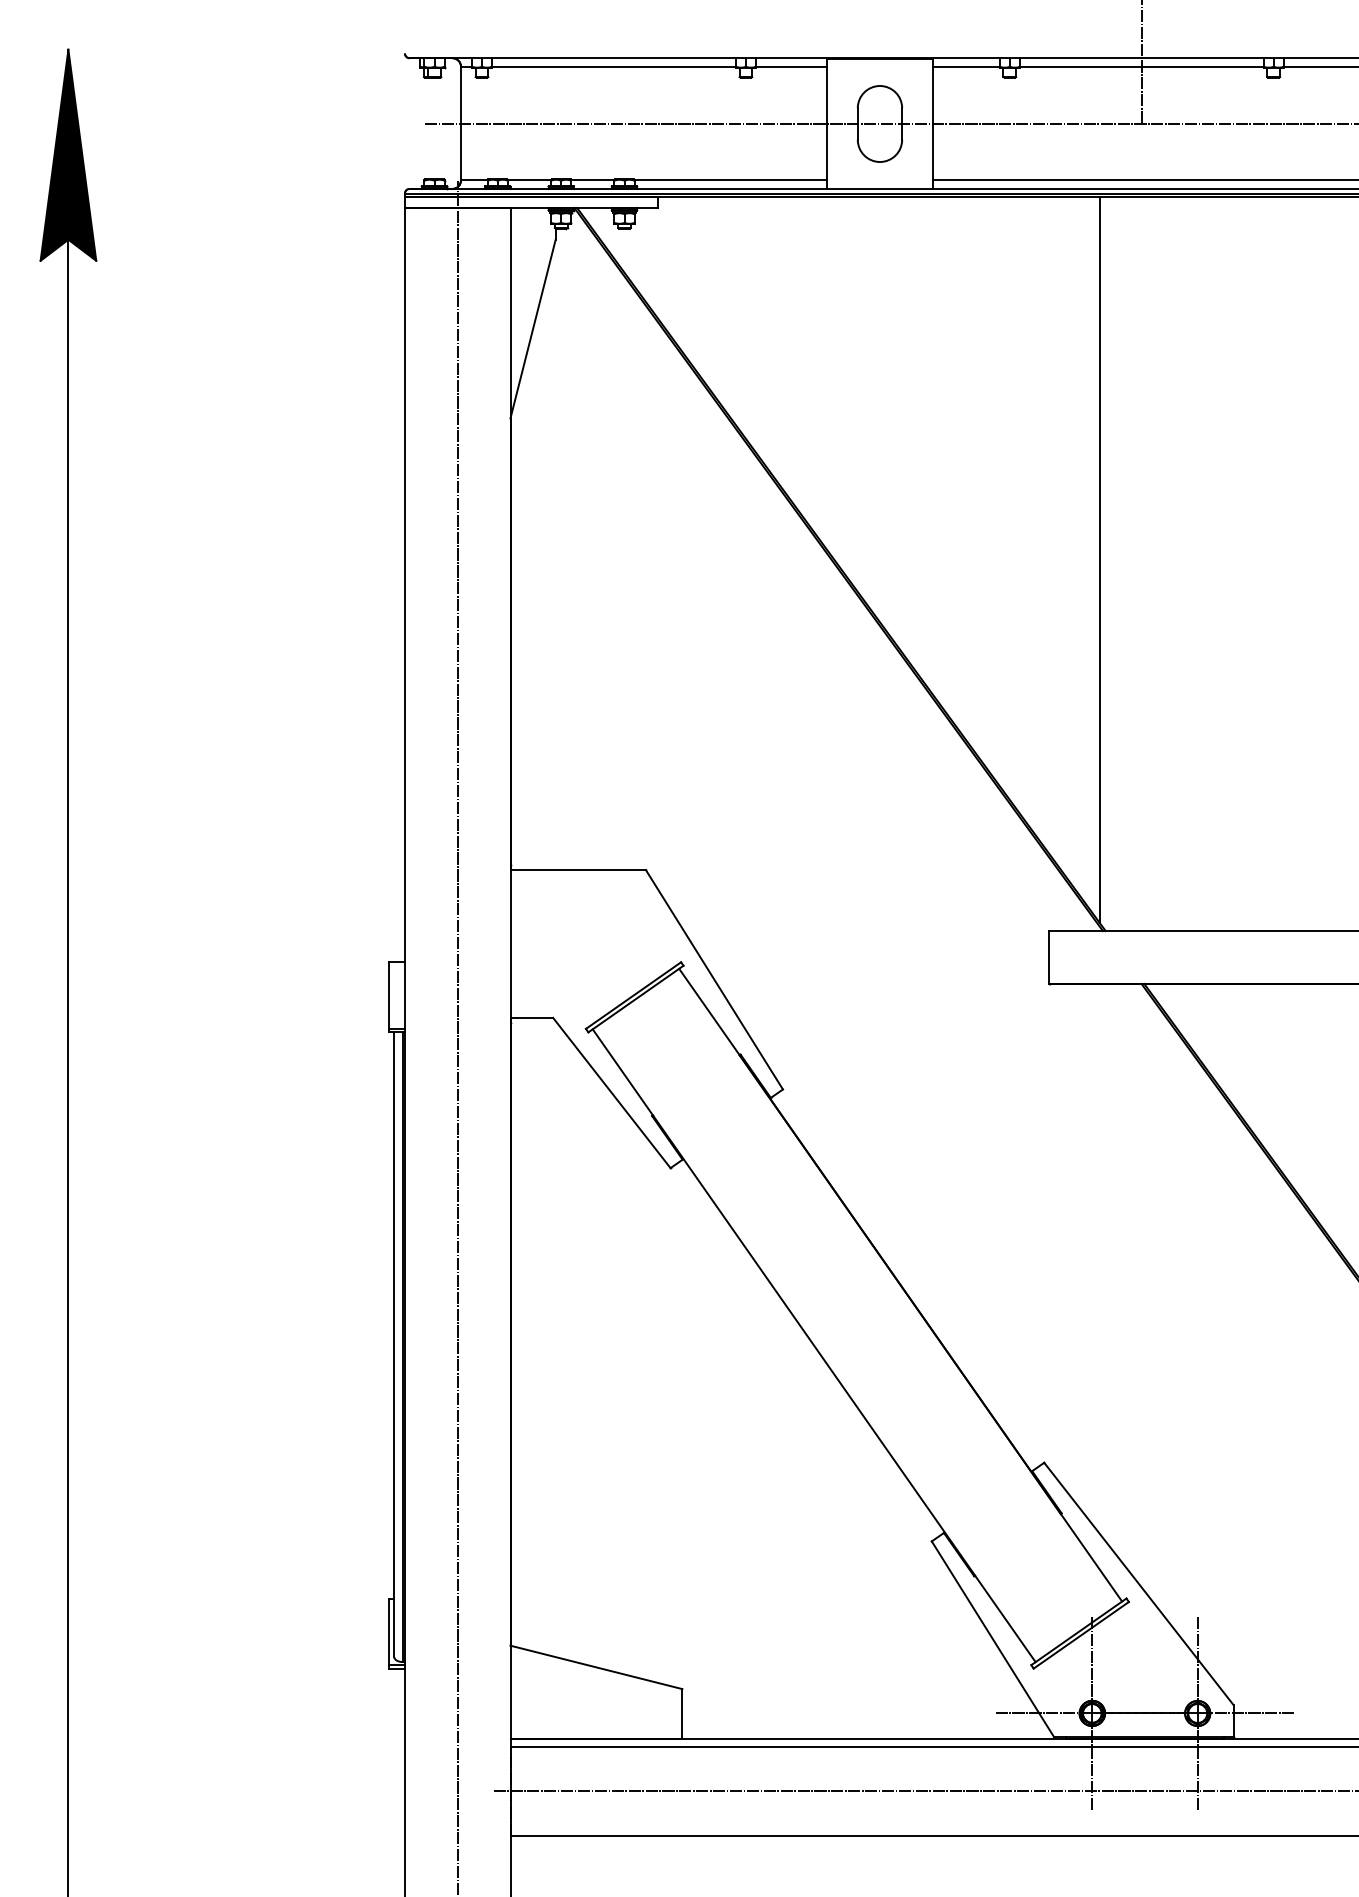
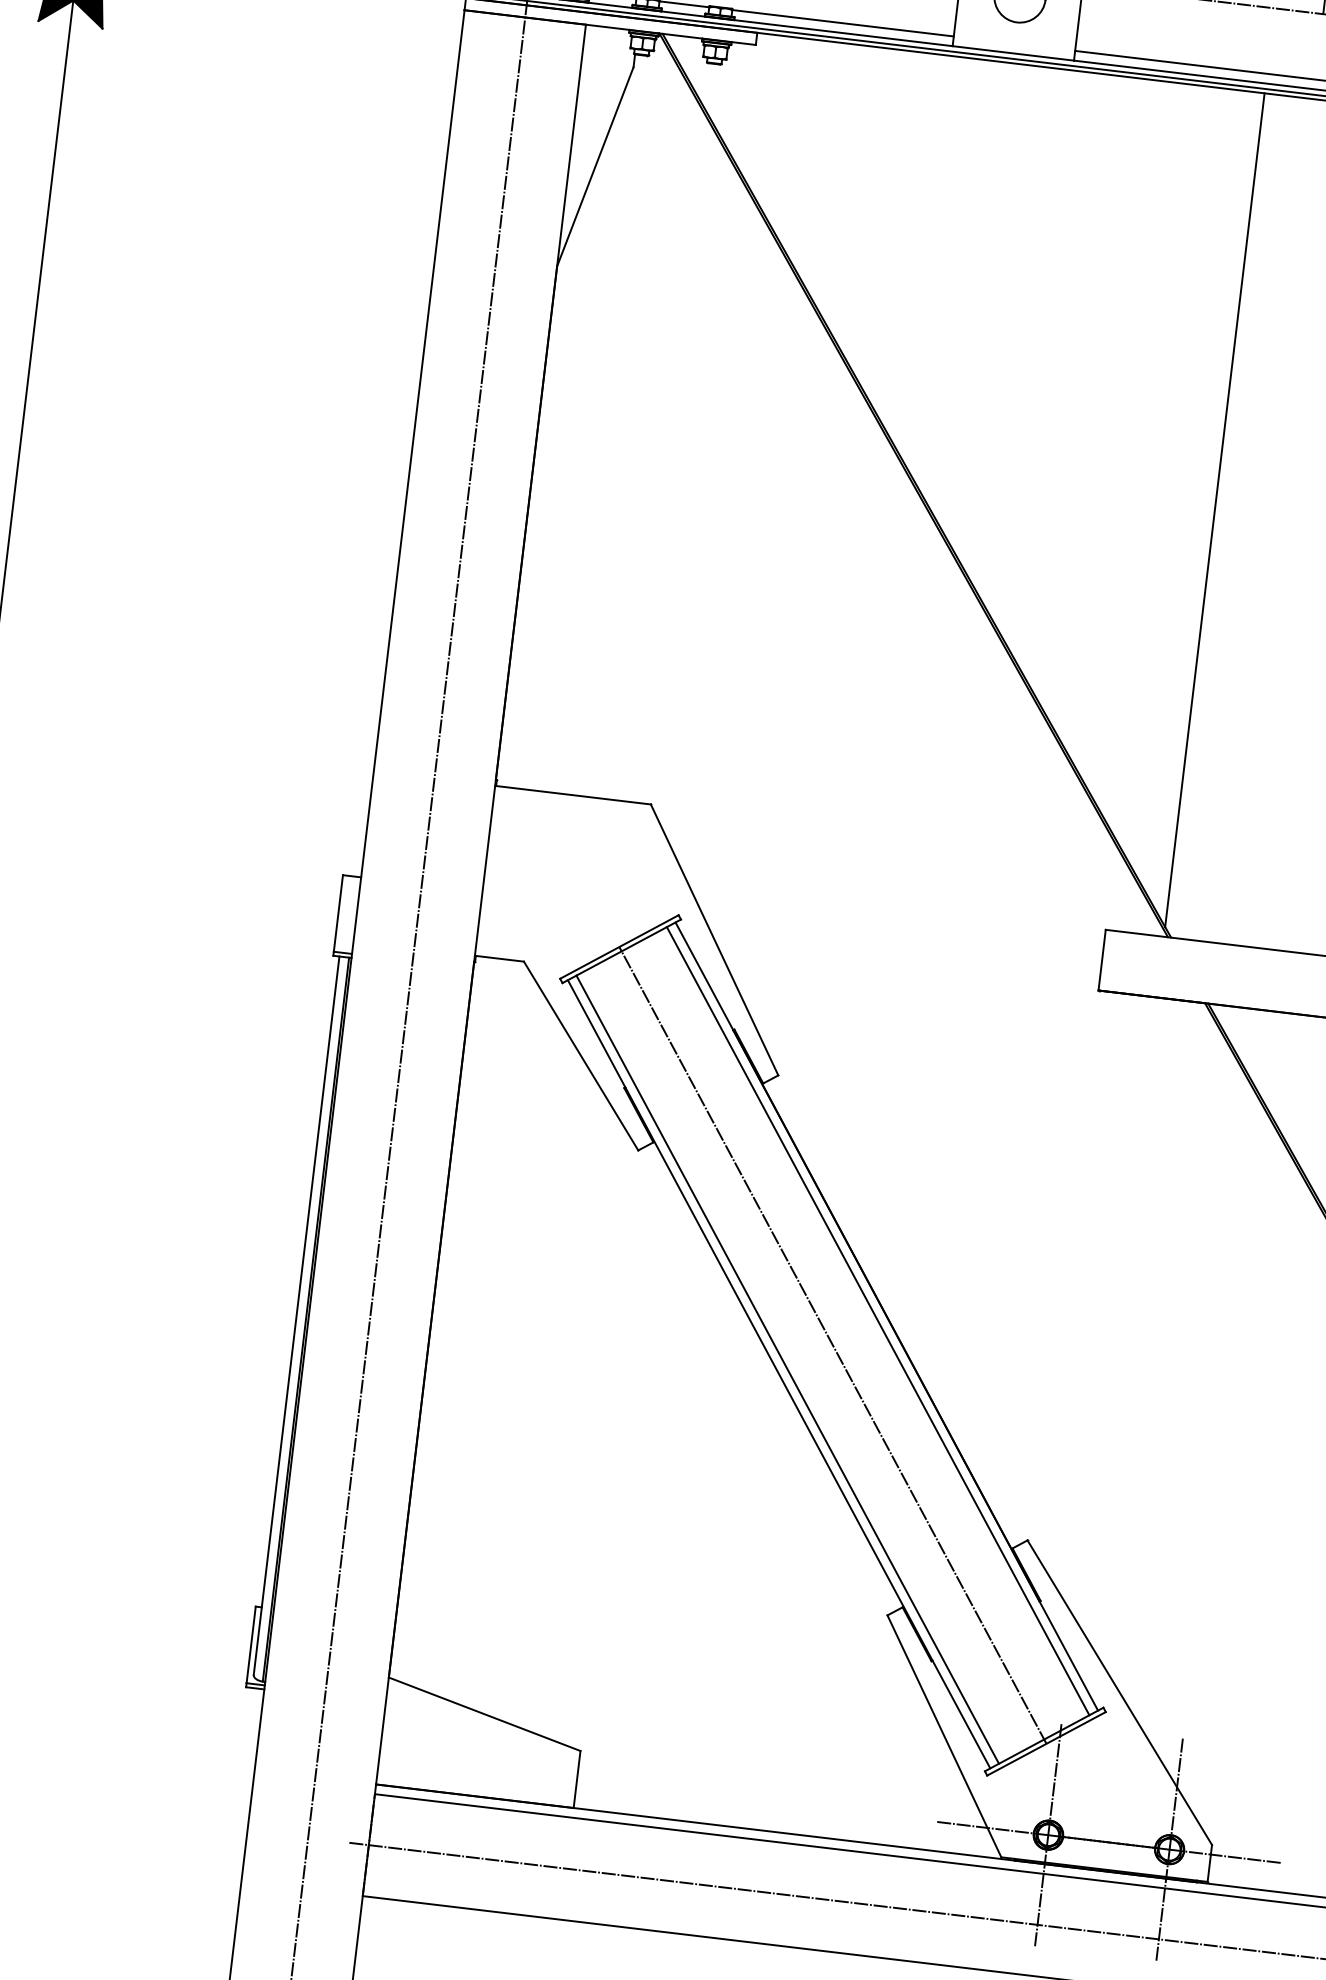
line: (893, 1289) -> (877, 1320), added
line: (857, 1315) -> (833, 1345), added
line: (820, 1340) -> (787, 1369), added

